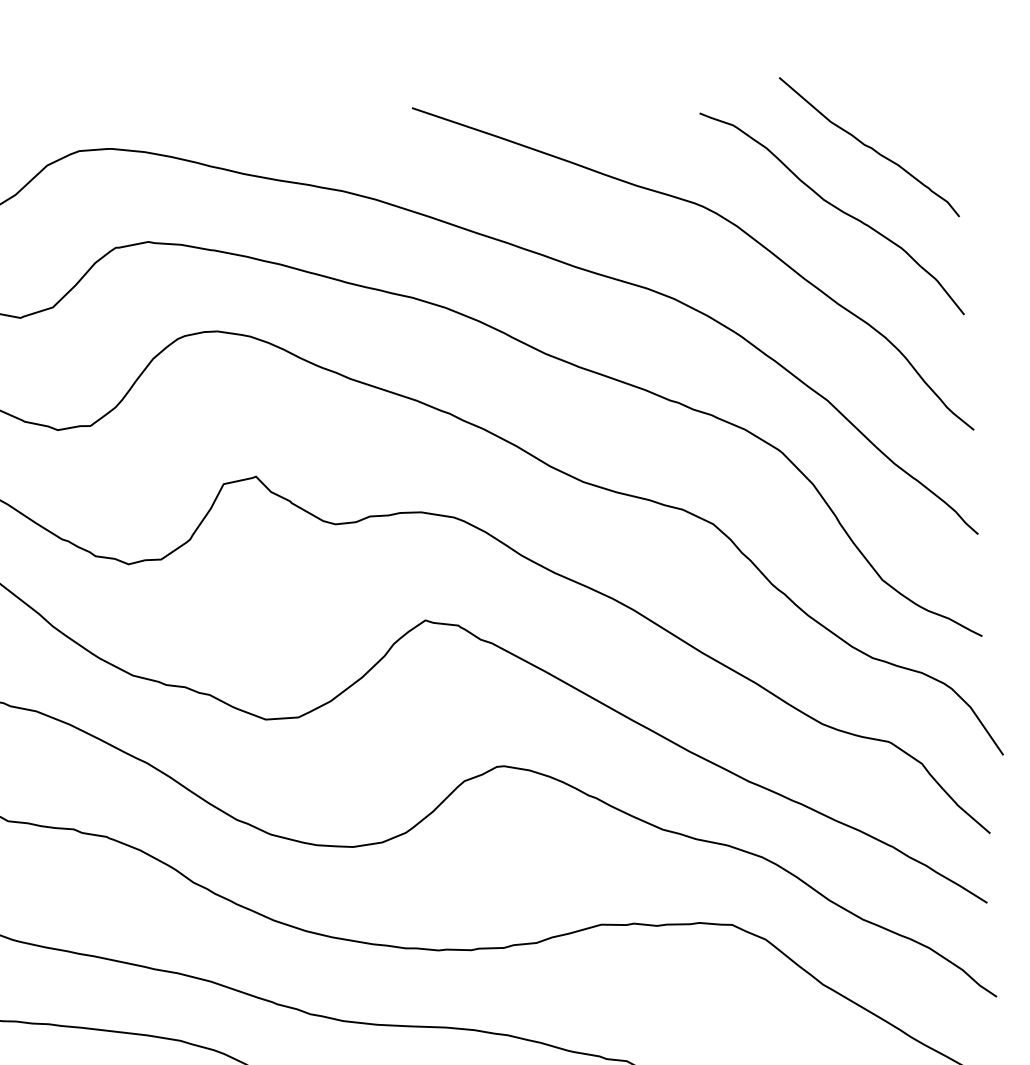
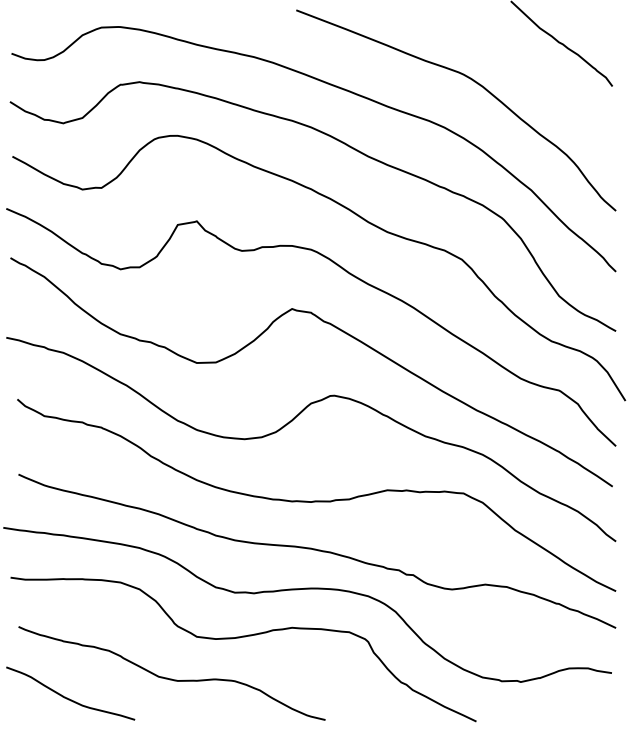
curve: (833, 208) -> (539, 78), removed

